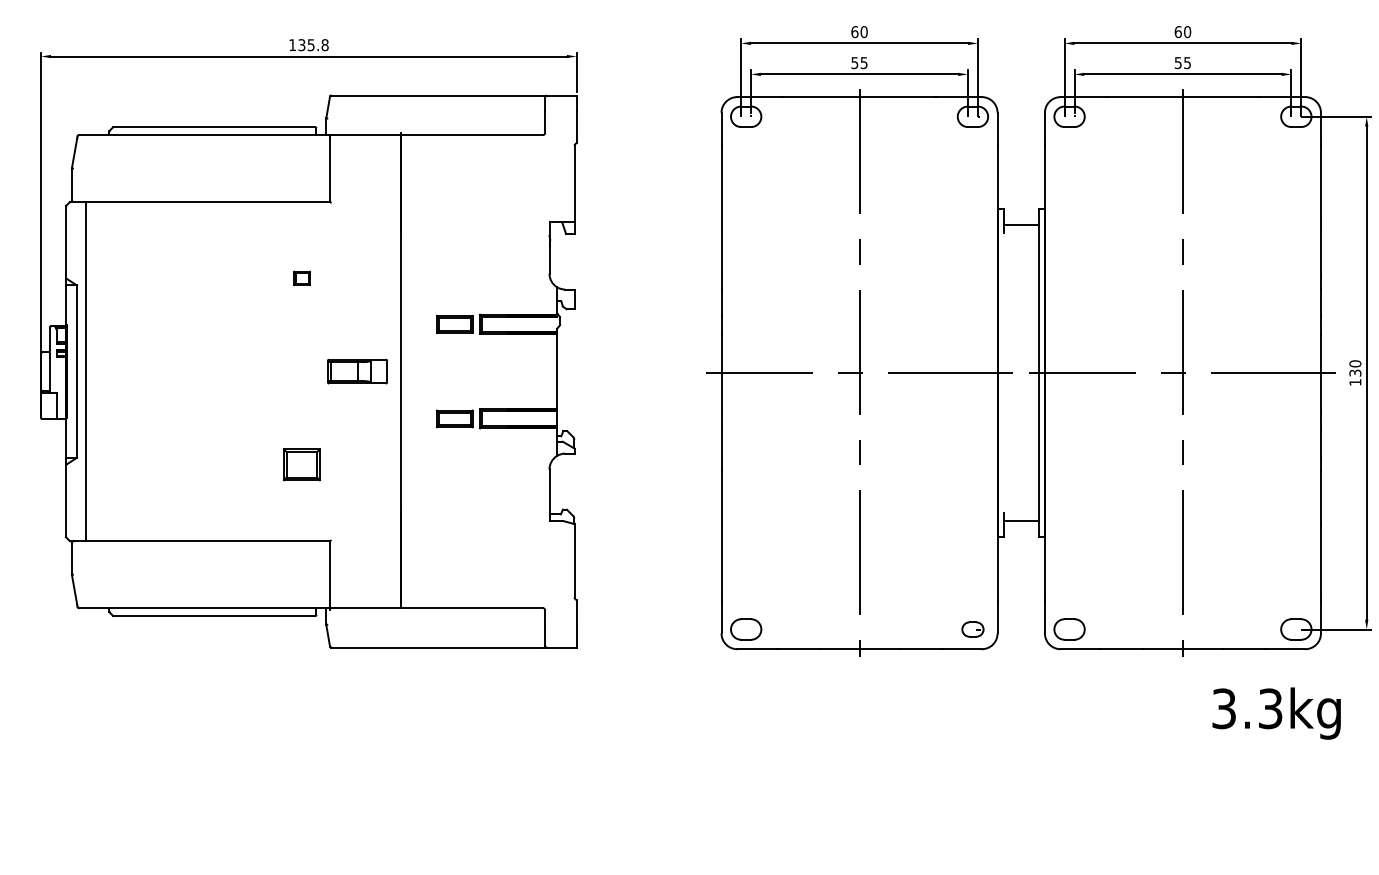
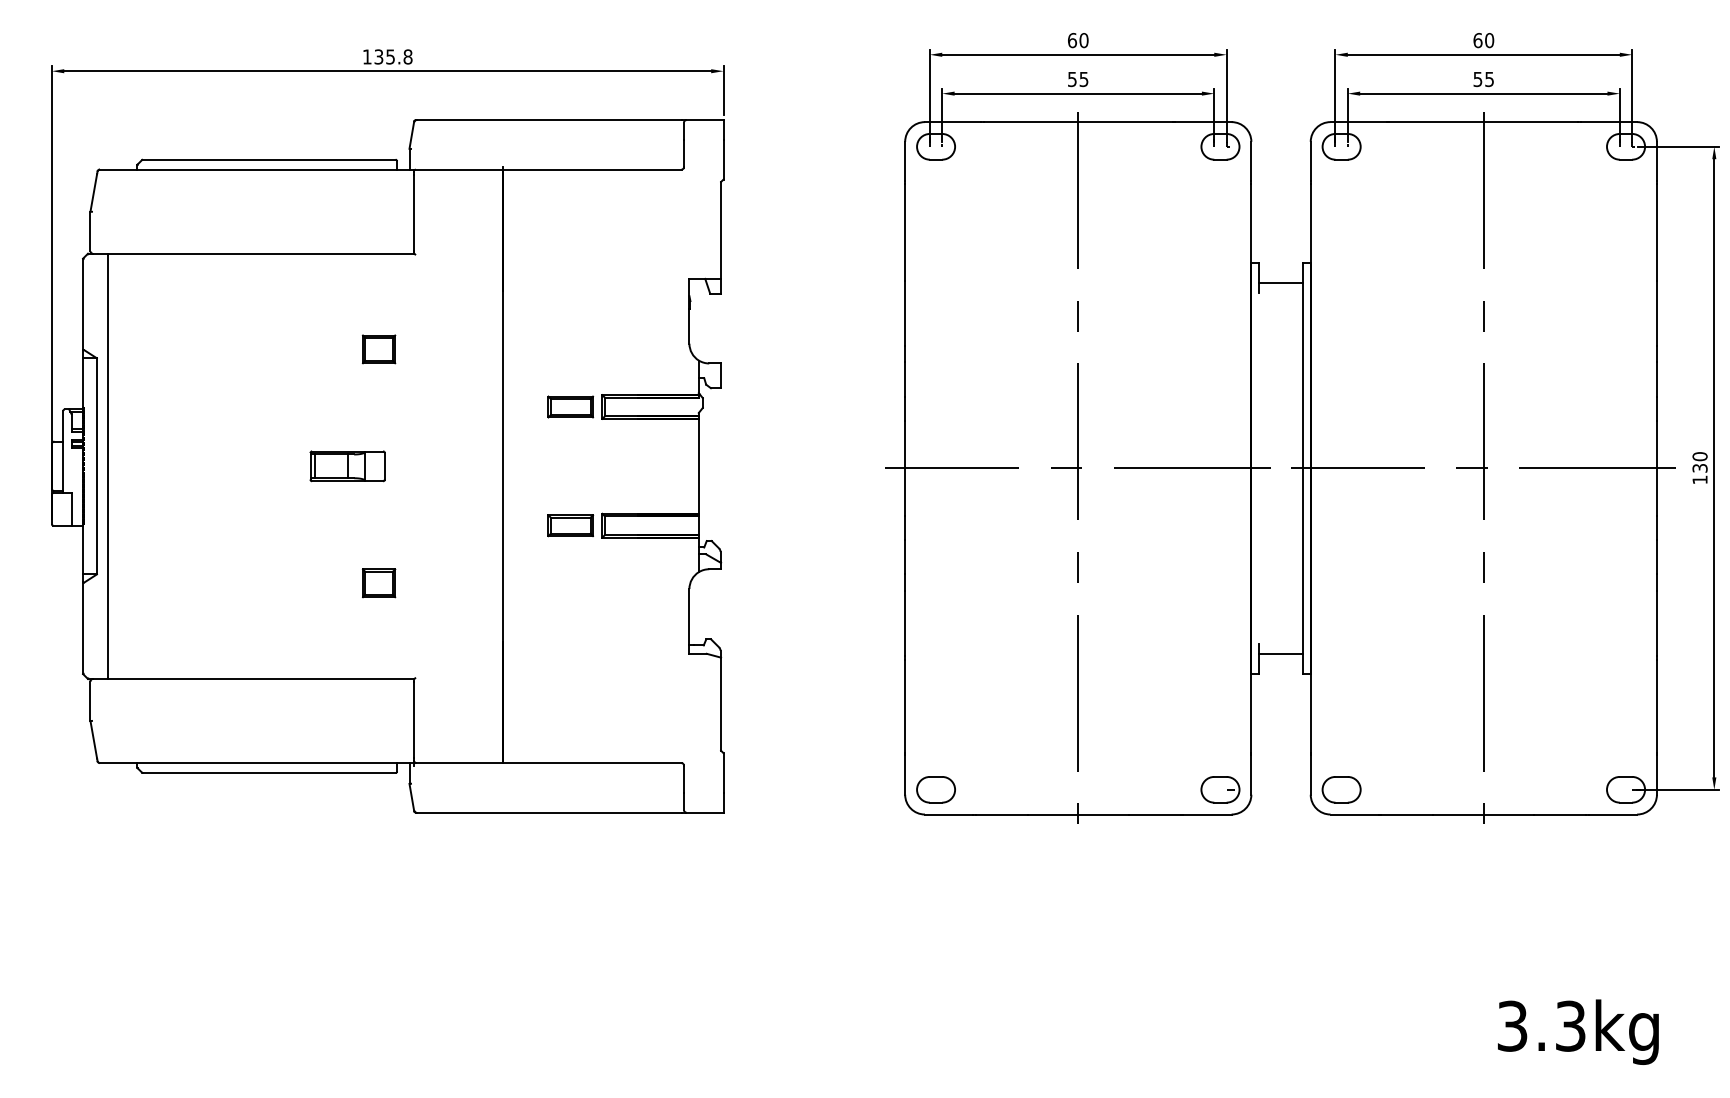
part: (302, 278) -> (379, 349), size x1.67
part: (357, 371) -> (347, 466), moved
part: (302, 465) -> (379, 583), size x0.71
part: (972, 629) -> (1220, 789), size x1.43
text: (1276, 713) -> (1578, 1031), moved

